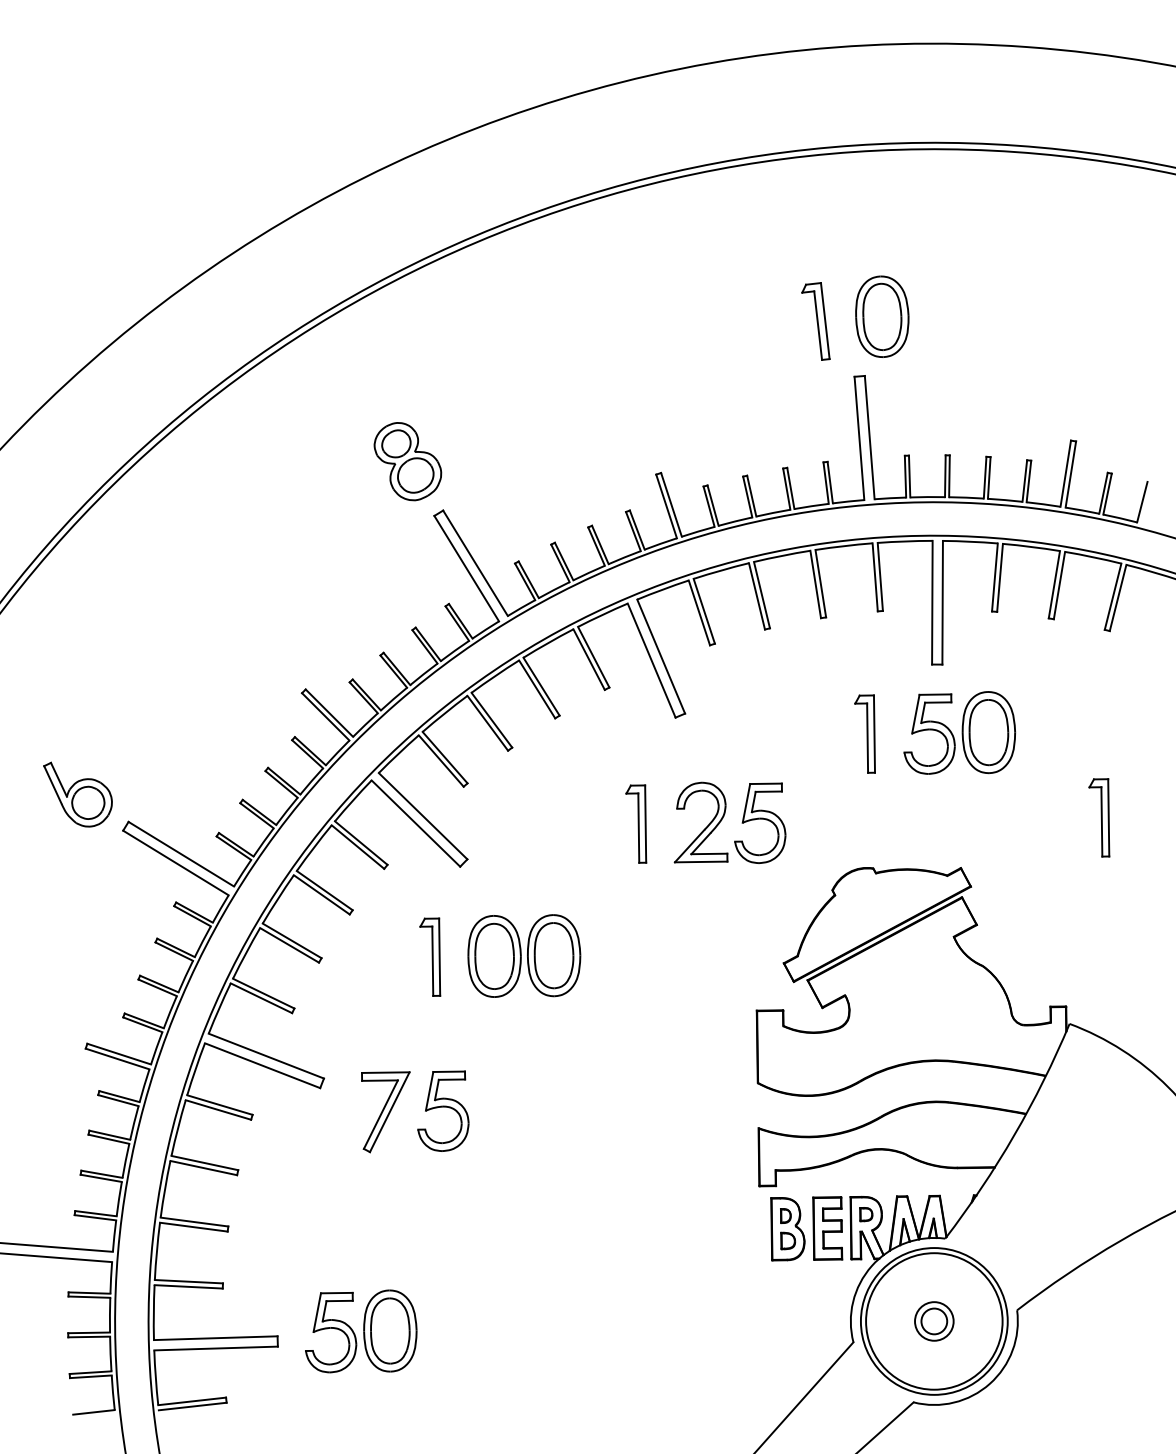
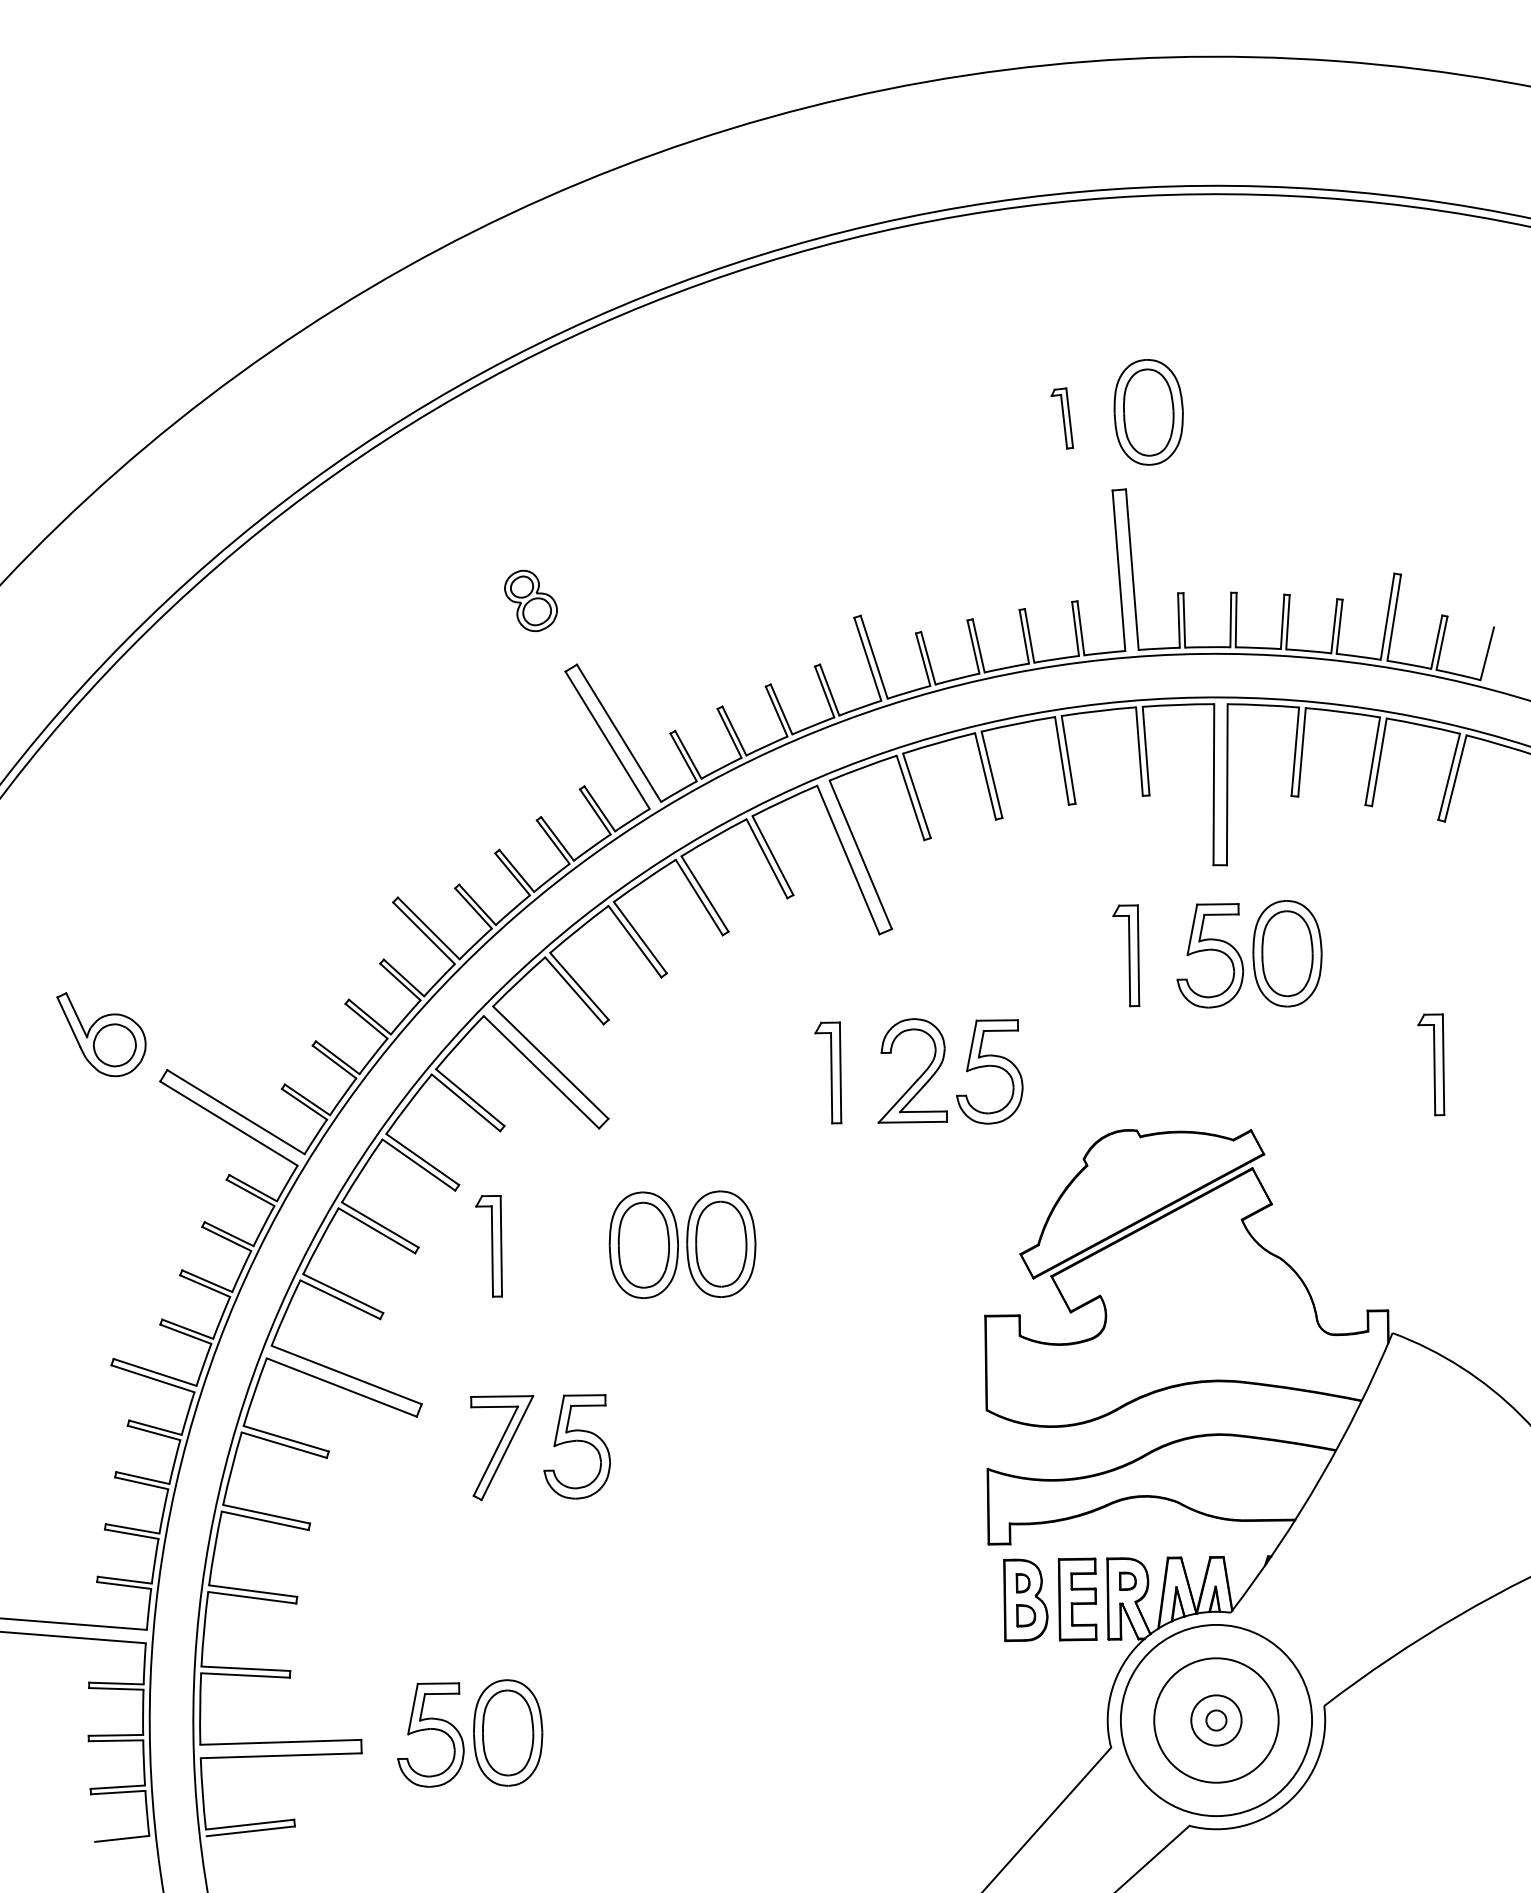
part: (816, 321) -> (1062, 418), size x0.6
part: (407, 461) -> (530, 600), size x0.6
part: (429, 957) -> (488, 1246), moved
circle: (934, 1321) -> (1216, 1720), size x0.6
circle: (934, 1321) -> (1216, 1720), size x0.7

